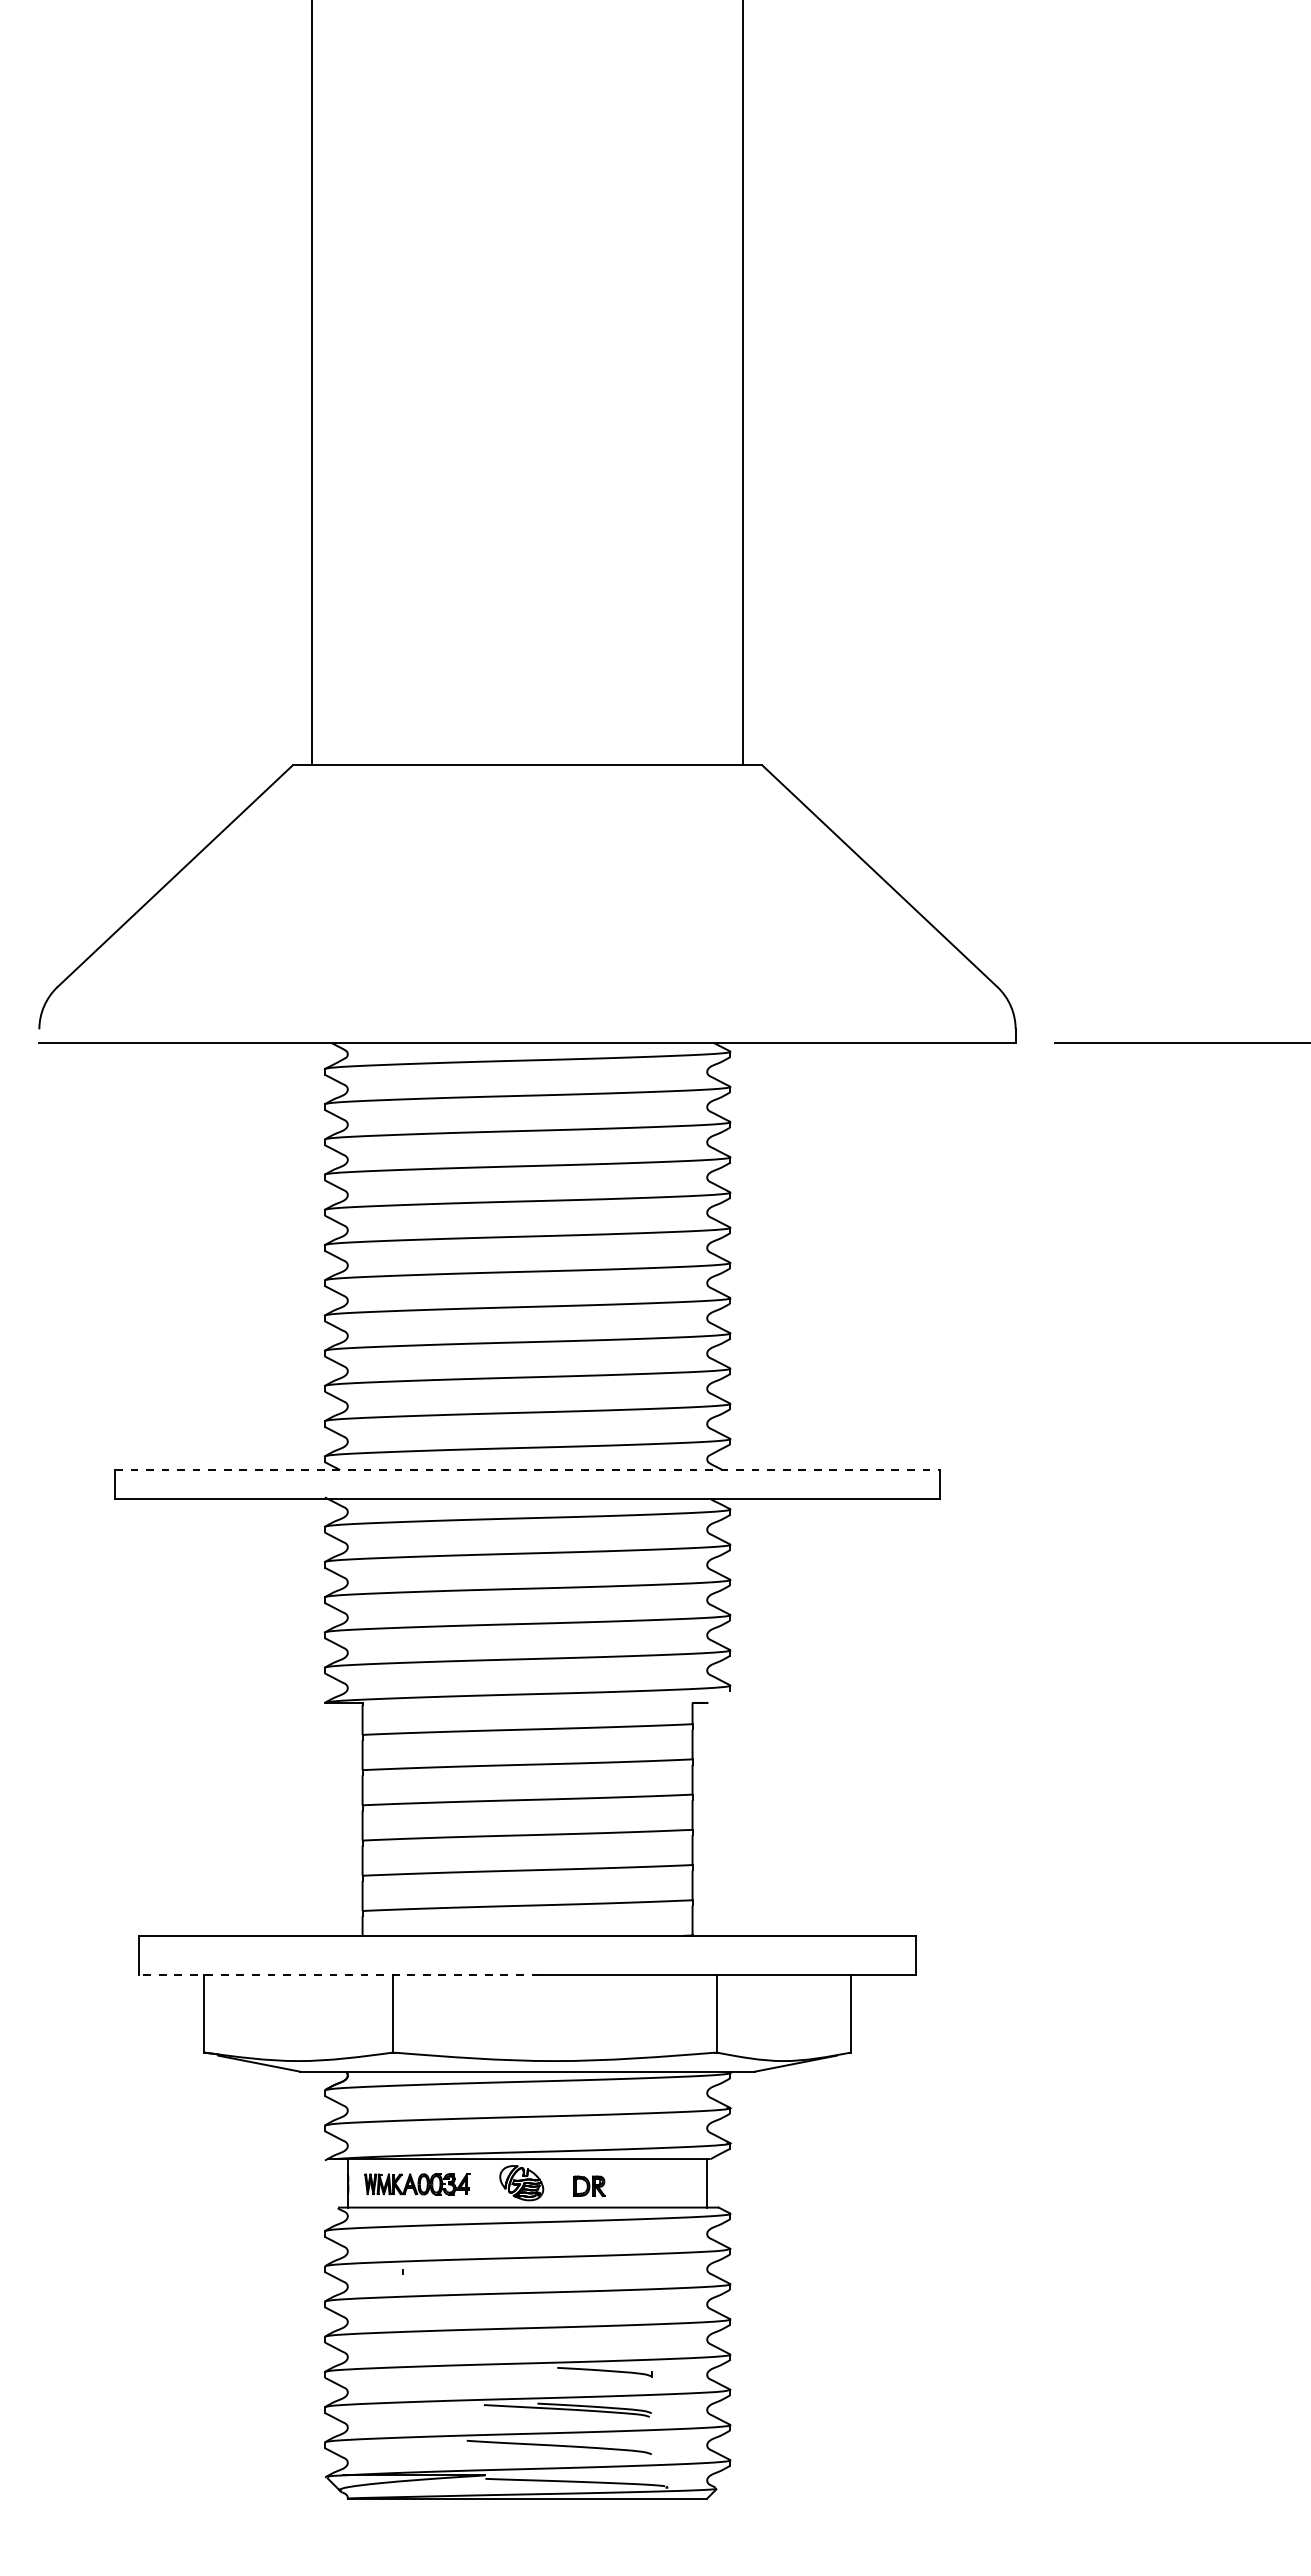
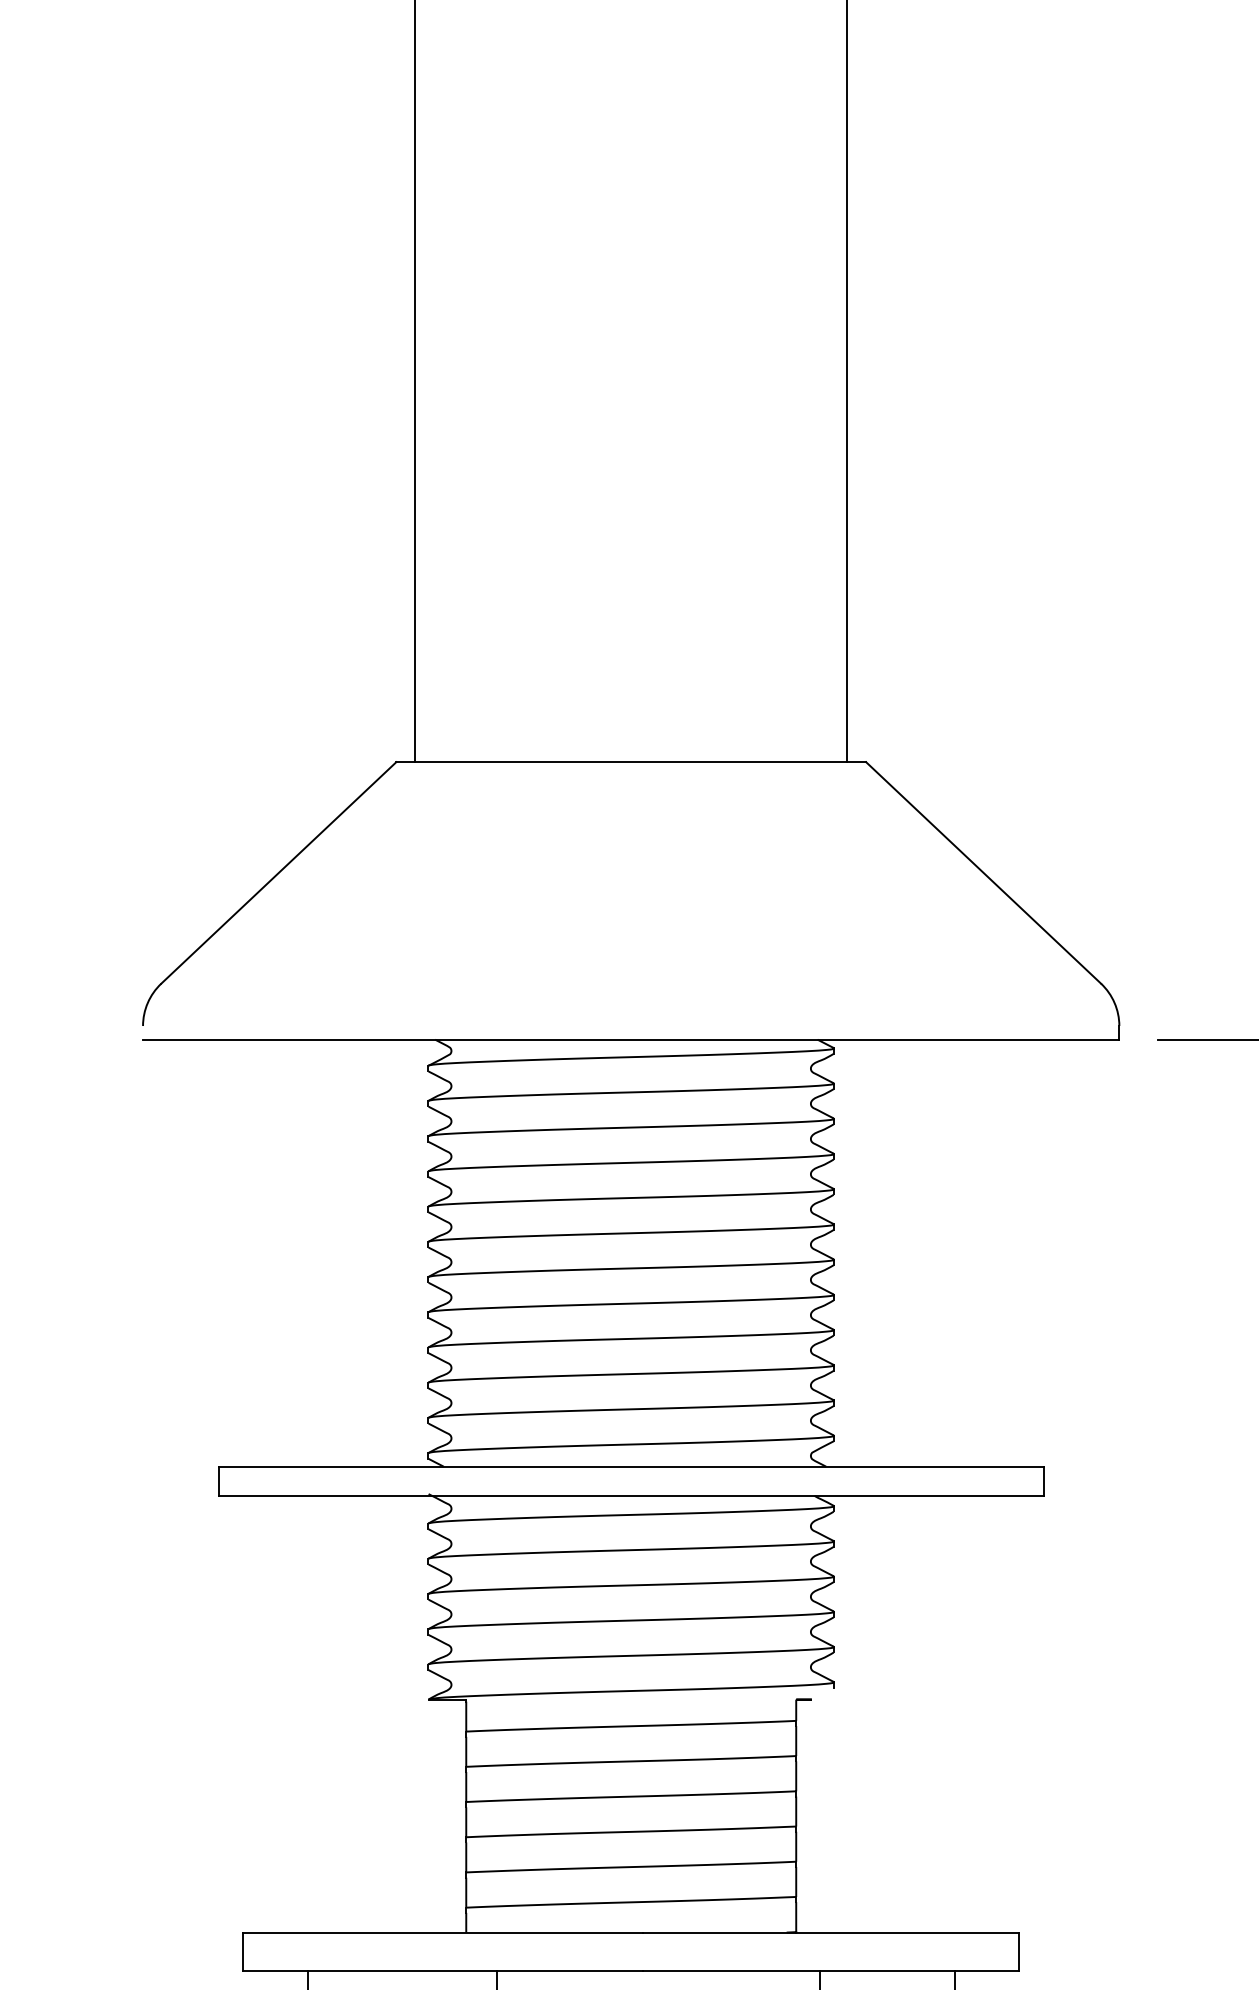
line: (528, 1470) -> (632, 1467), dashed -> solid
line: (339, 1974) -> (443, 1971), dashed -> solid

